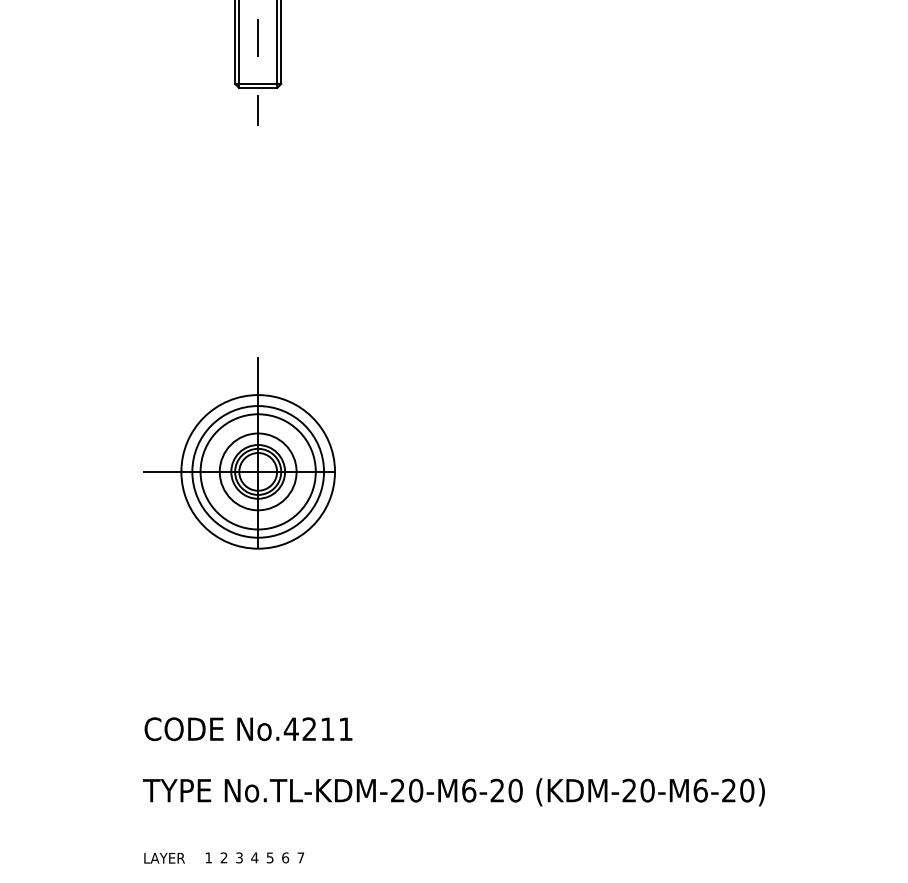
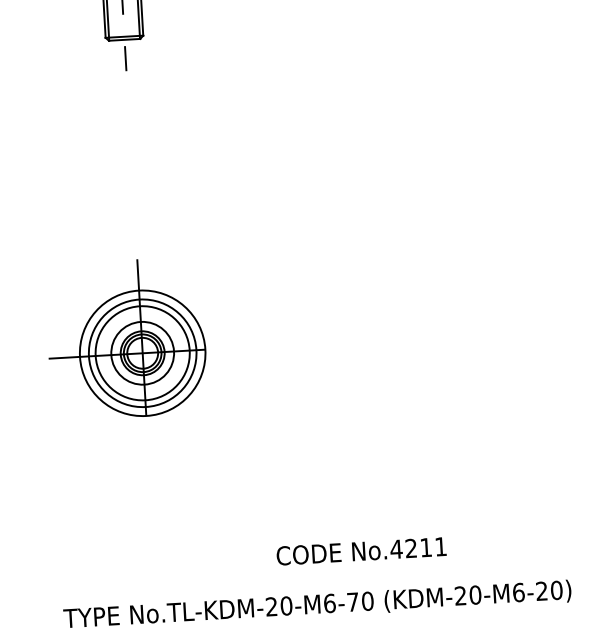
text: (248, 729) -> (361, 551), moved
text: (497, 790) -> (352, 602), No.TL-KDM-20-M6-20 -> No.TL-KDM-20-M6-70

